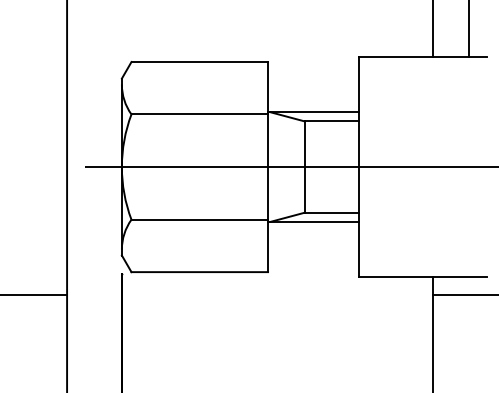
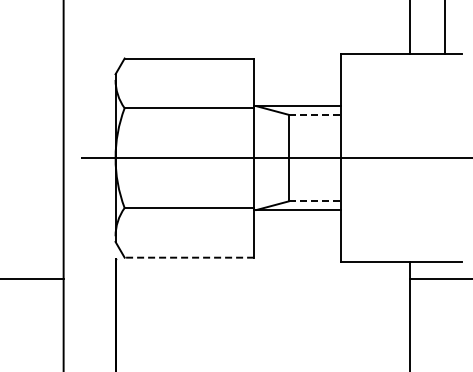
line: (331, 121) -> (314, 114), solid -> dashed
line: (331, 212) -> (314, 201), solid -> dashed
line: (199, 271) -> (189, 257), solid -> dashed

